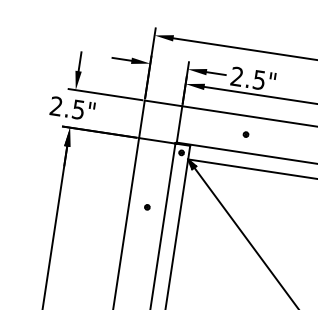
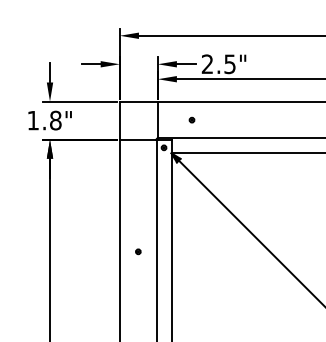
text: (67, 107) -> (44, 120), 2.5" -> 1.8"
part: (245, 133) -> (191, 119), moved
part: (147, 207) -> (138, 251), moved

